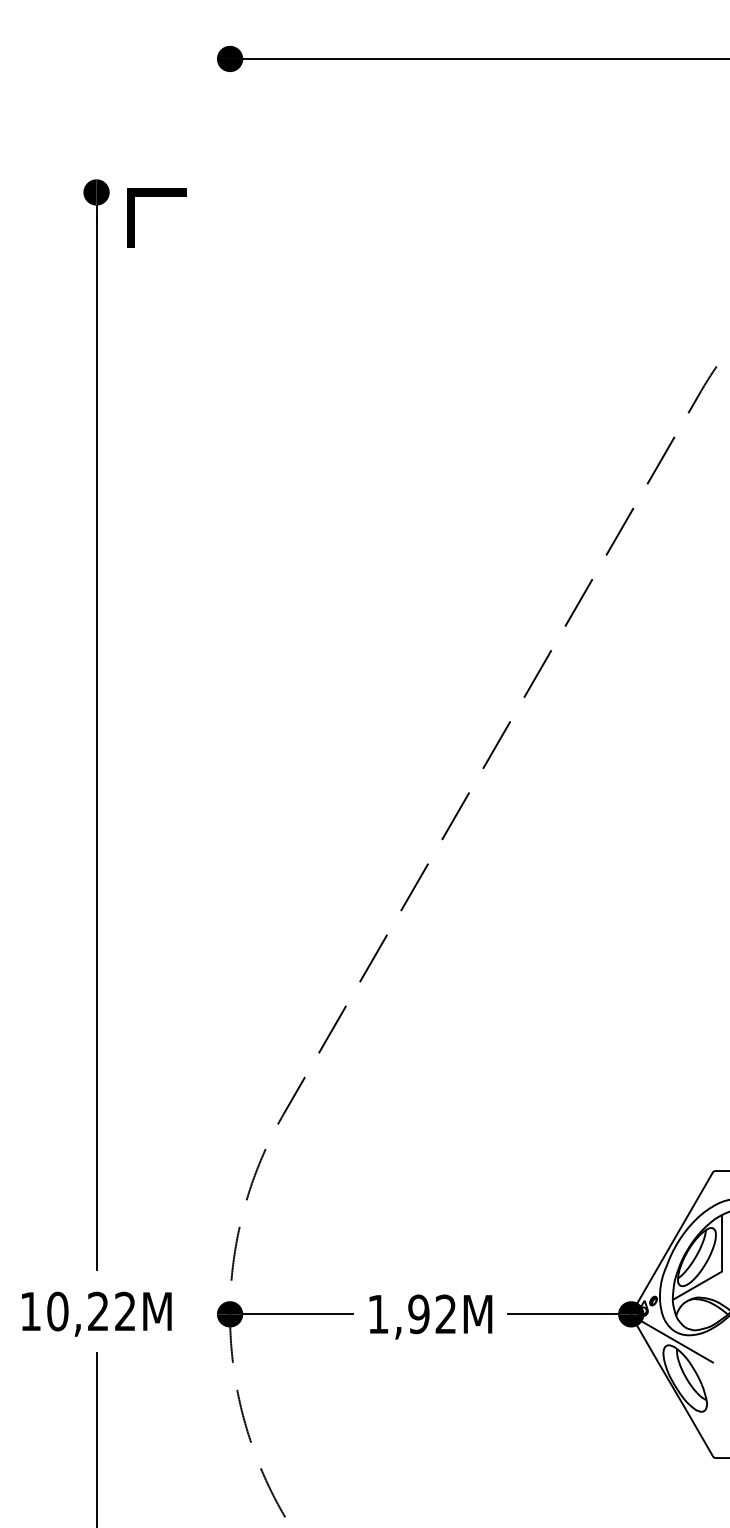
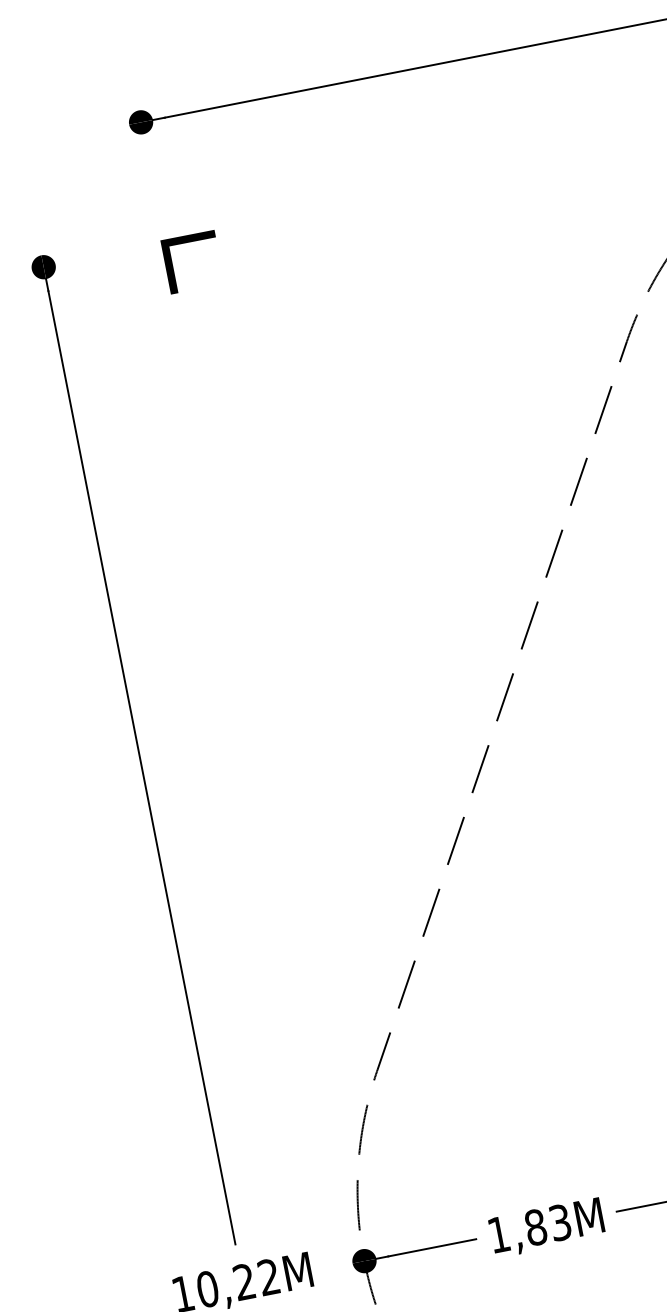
line: (156, 196) -> (188, 242), moved
text: (432, 1314) -> (548, 1225), 1,92M -> 1,83M

